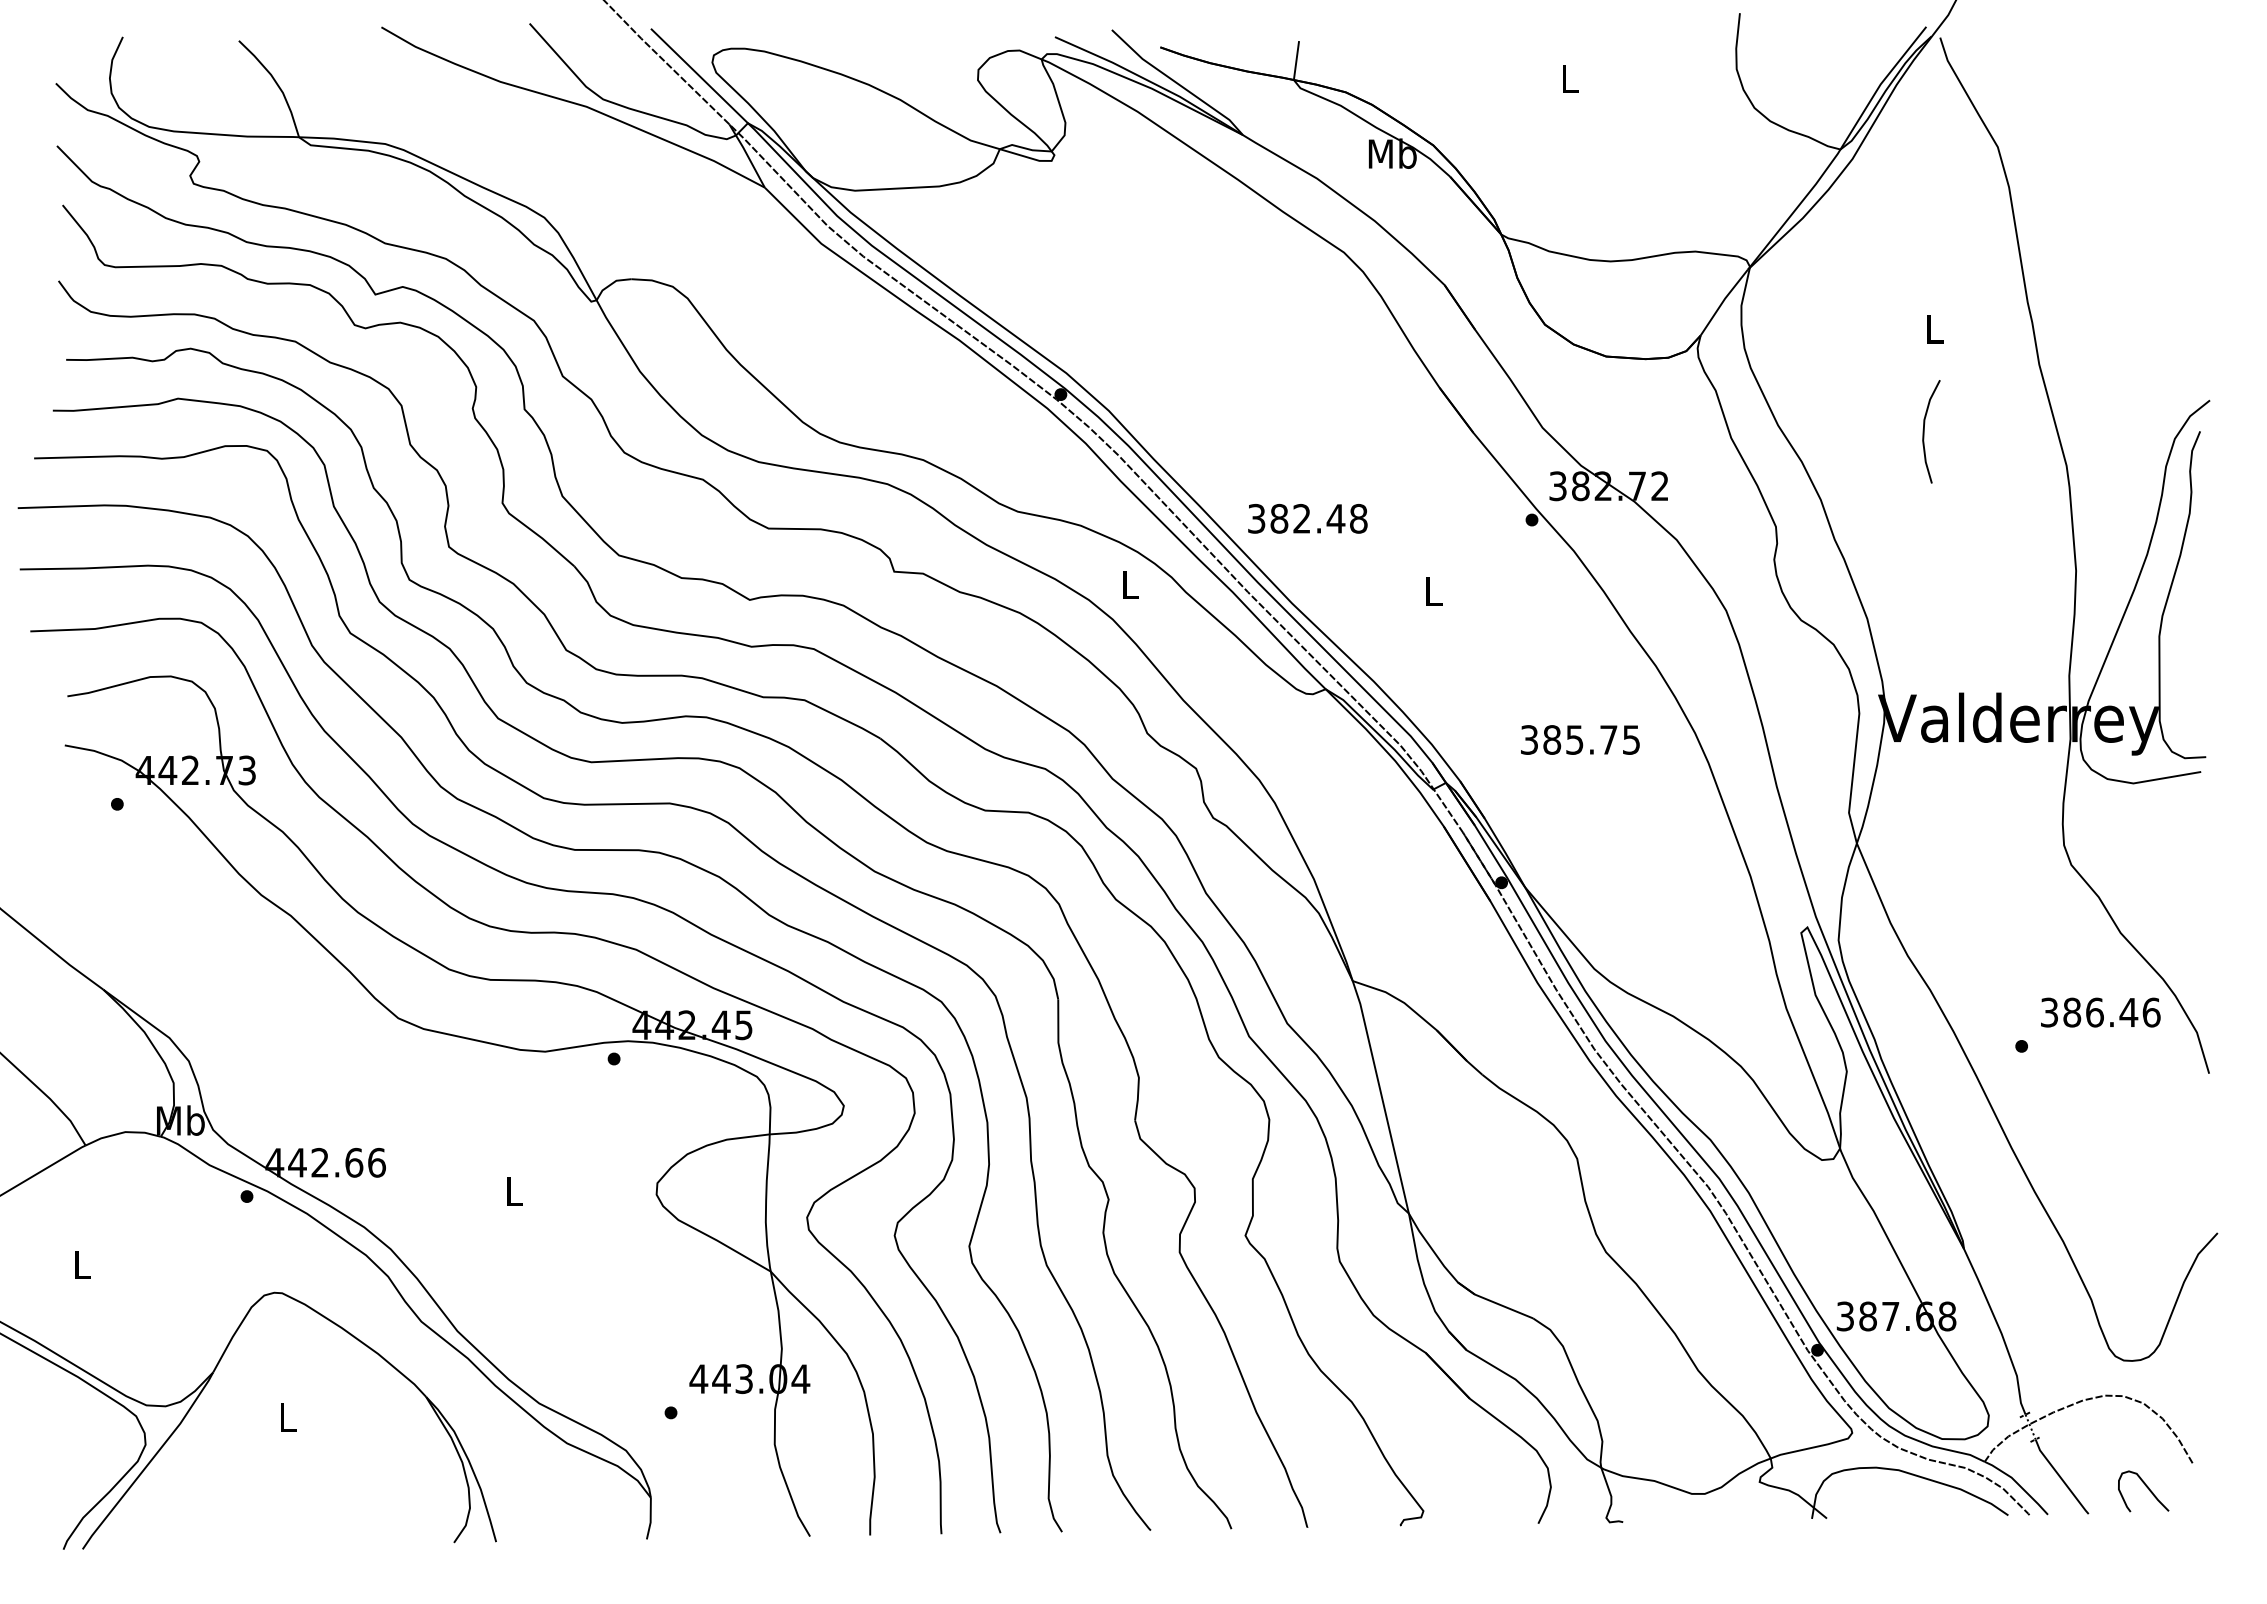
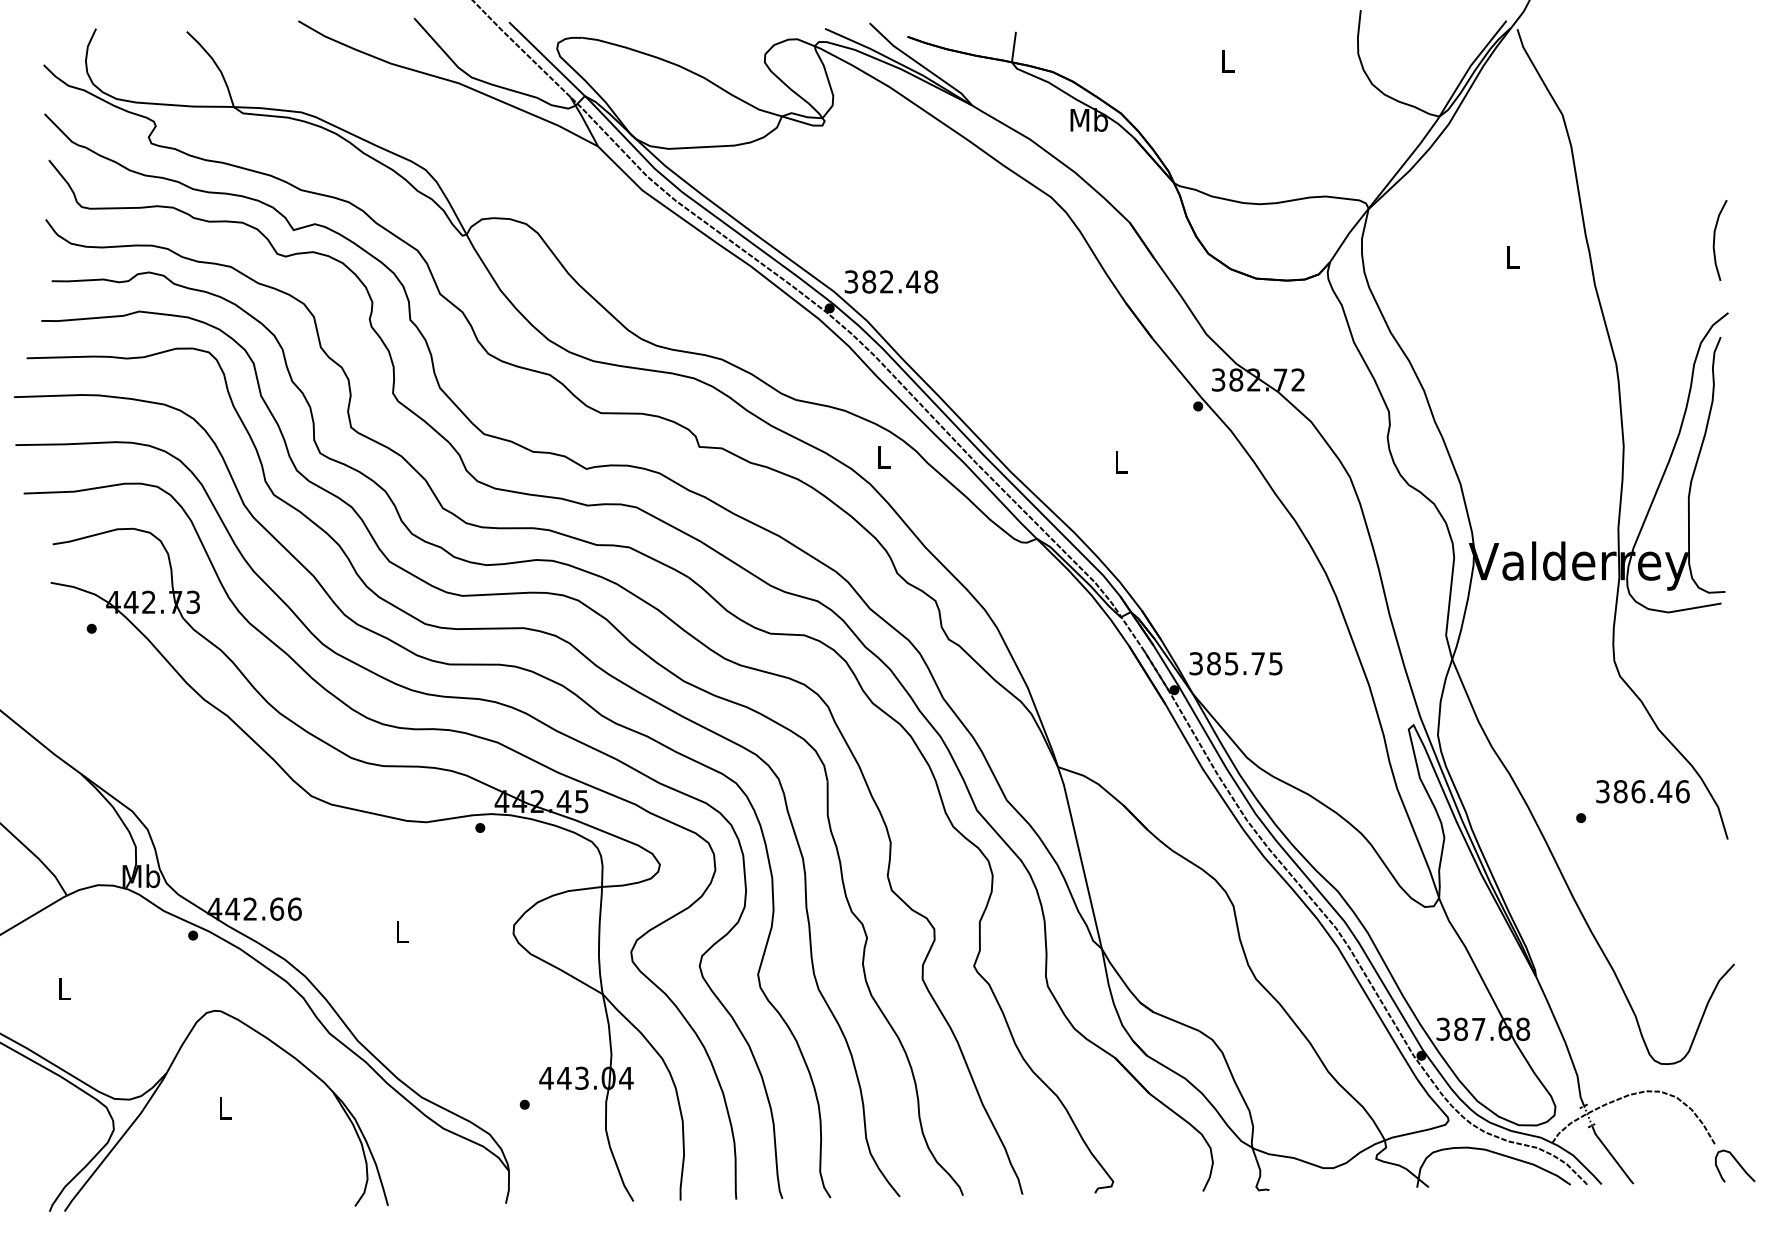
curve: (1924, 431) -> (1714, 240), moved
text: (1307, 518) -> (891, 281), moved
text: (1580, 739) -> (1236, 663), moved
curve: (2146, 1487) -> (1737, 1163), moved

